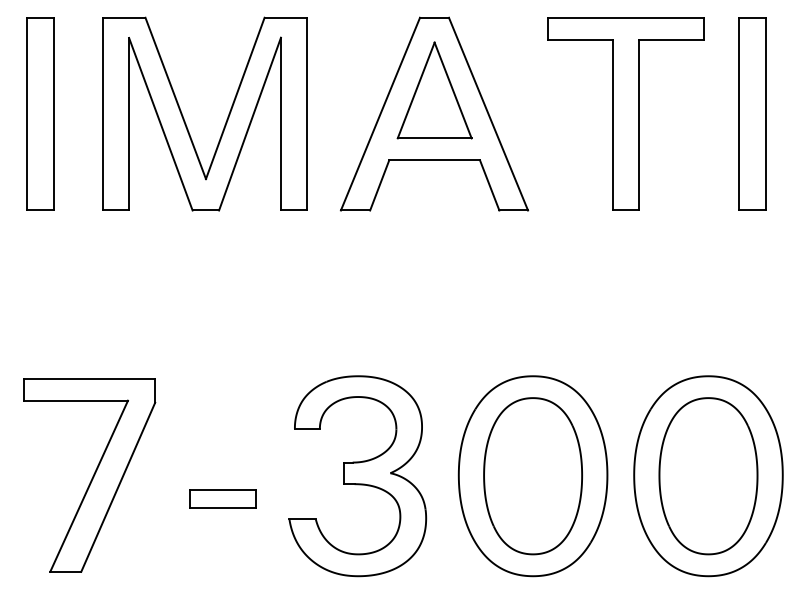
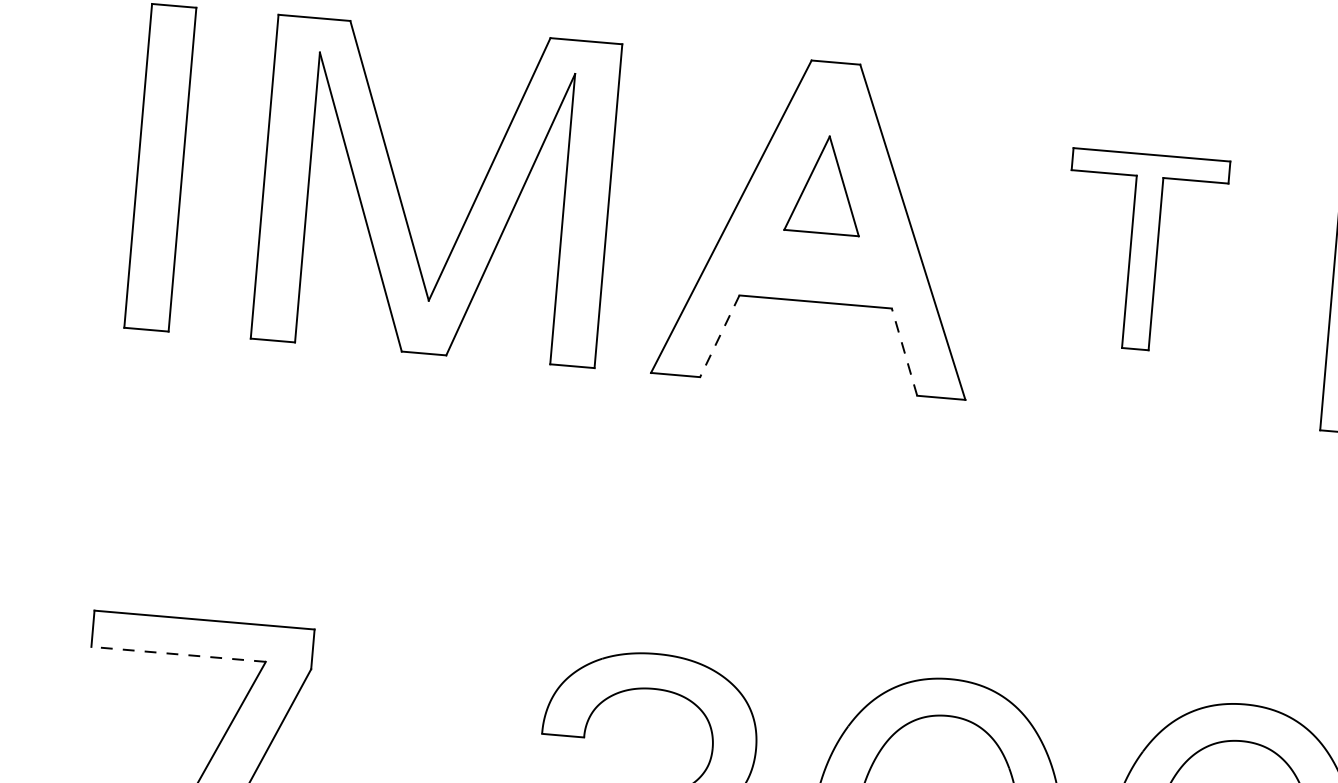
part: (434, 90) -> (825, 184), size x0.6
part: (625, 113) -> (1143, 250), size x0.6
line: (379, 185) -> (719, 336), solid -> dashed
line: (489, 185) -> (904, 352), solid -> dashed
line: (76, 400) -> (179, 654), solid -> dashed

